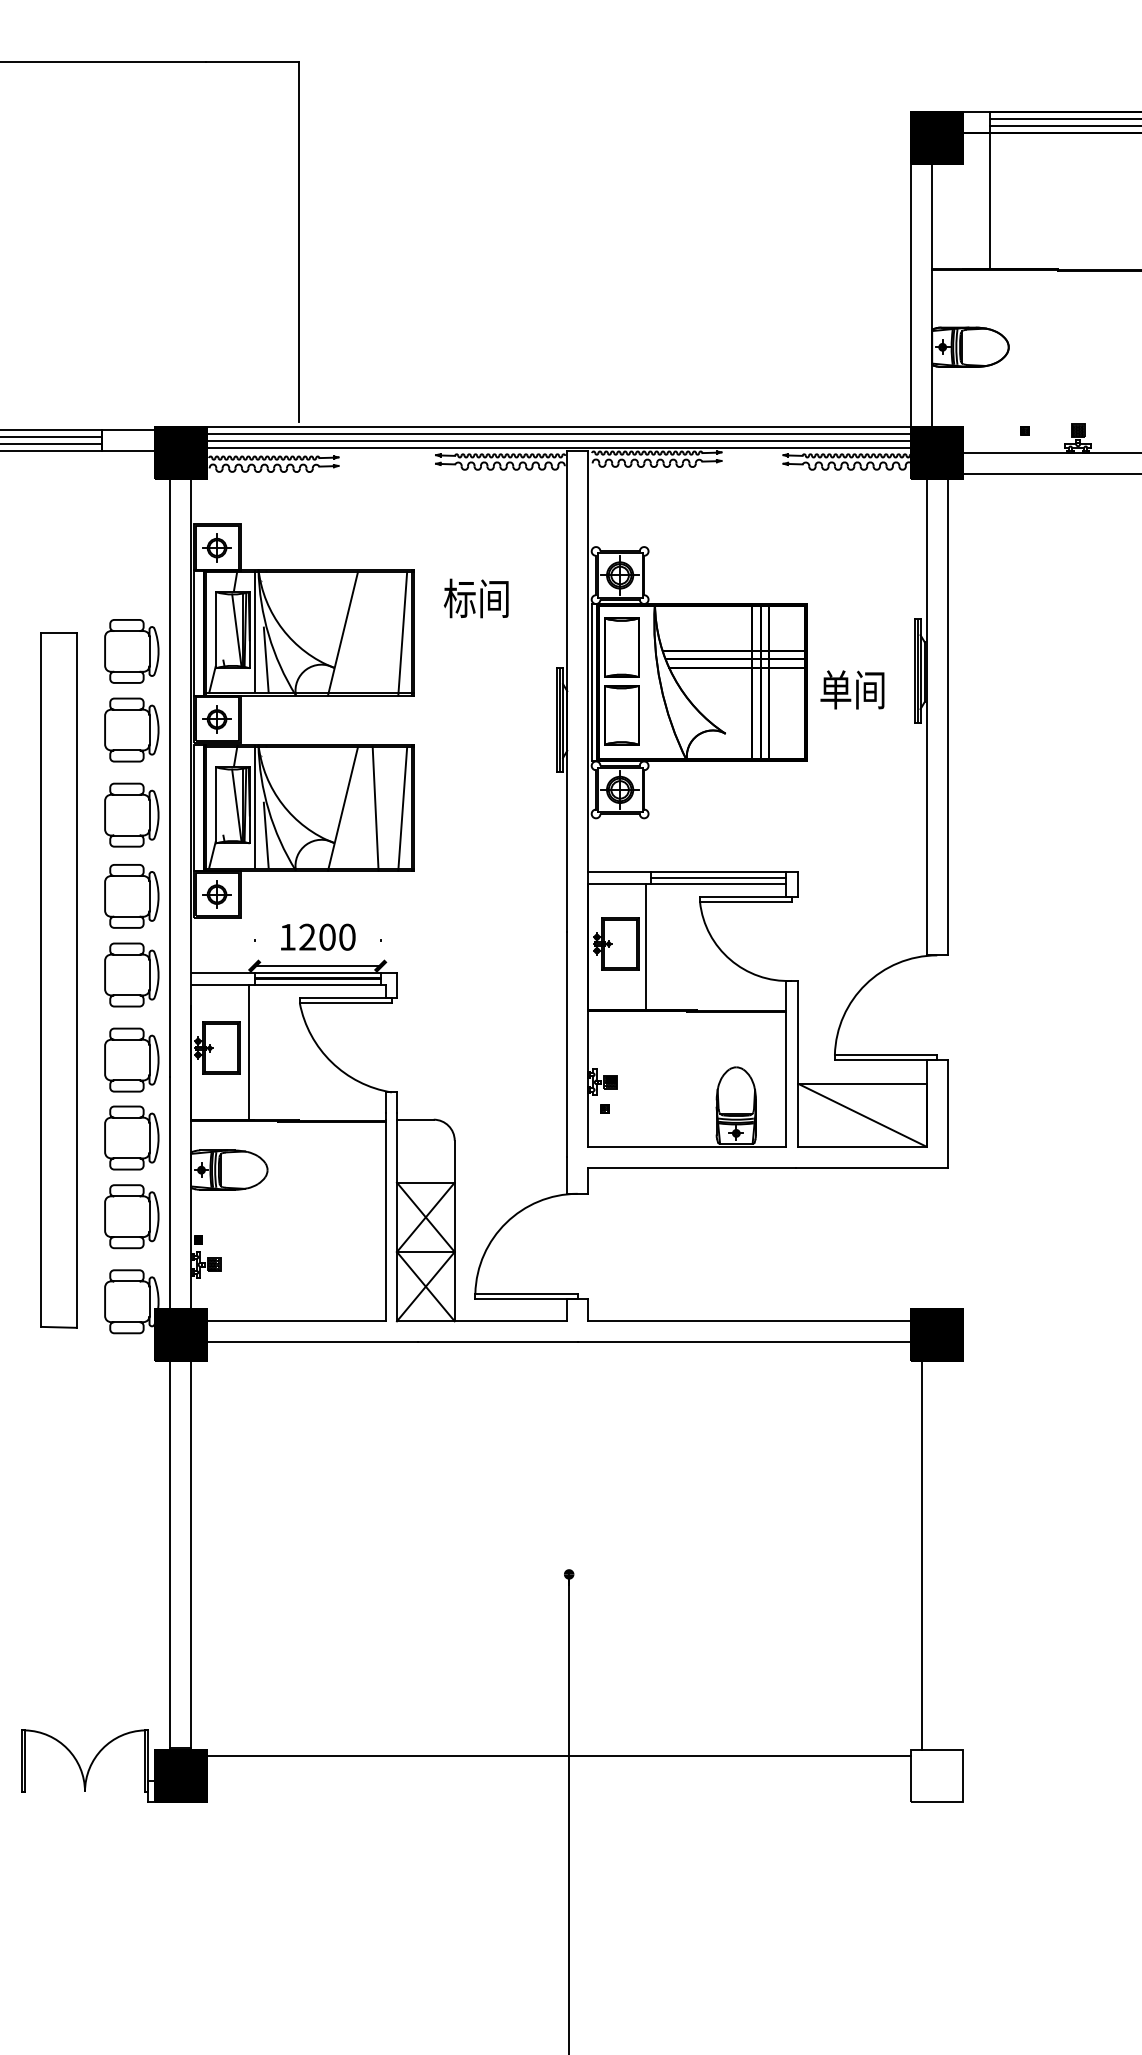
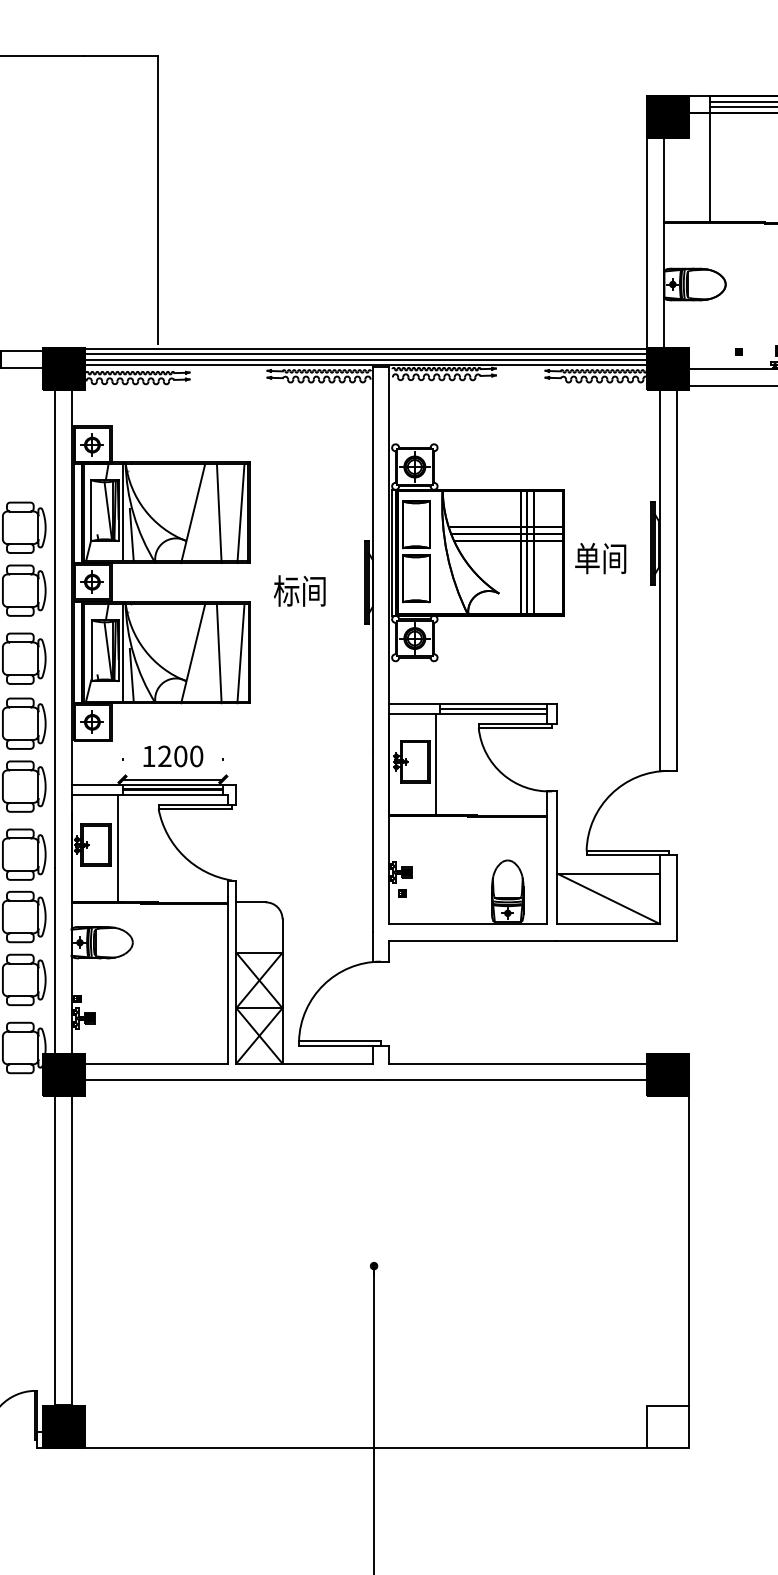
text: (475, 598) -> (299, 591), moved
line: (375, 633) -> (219, 513), added
line: (922, 1555) -> (689, 1250), moved
line: (558, 1756) -> (365, 1448), moved

